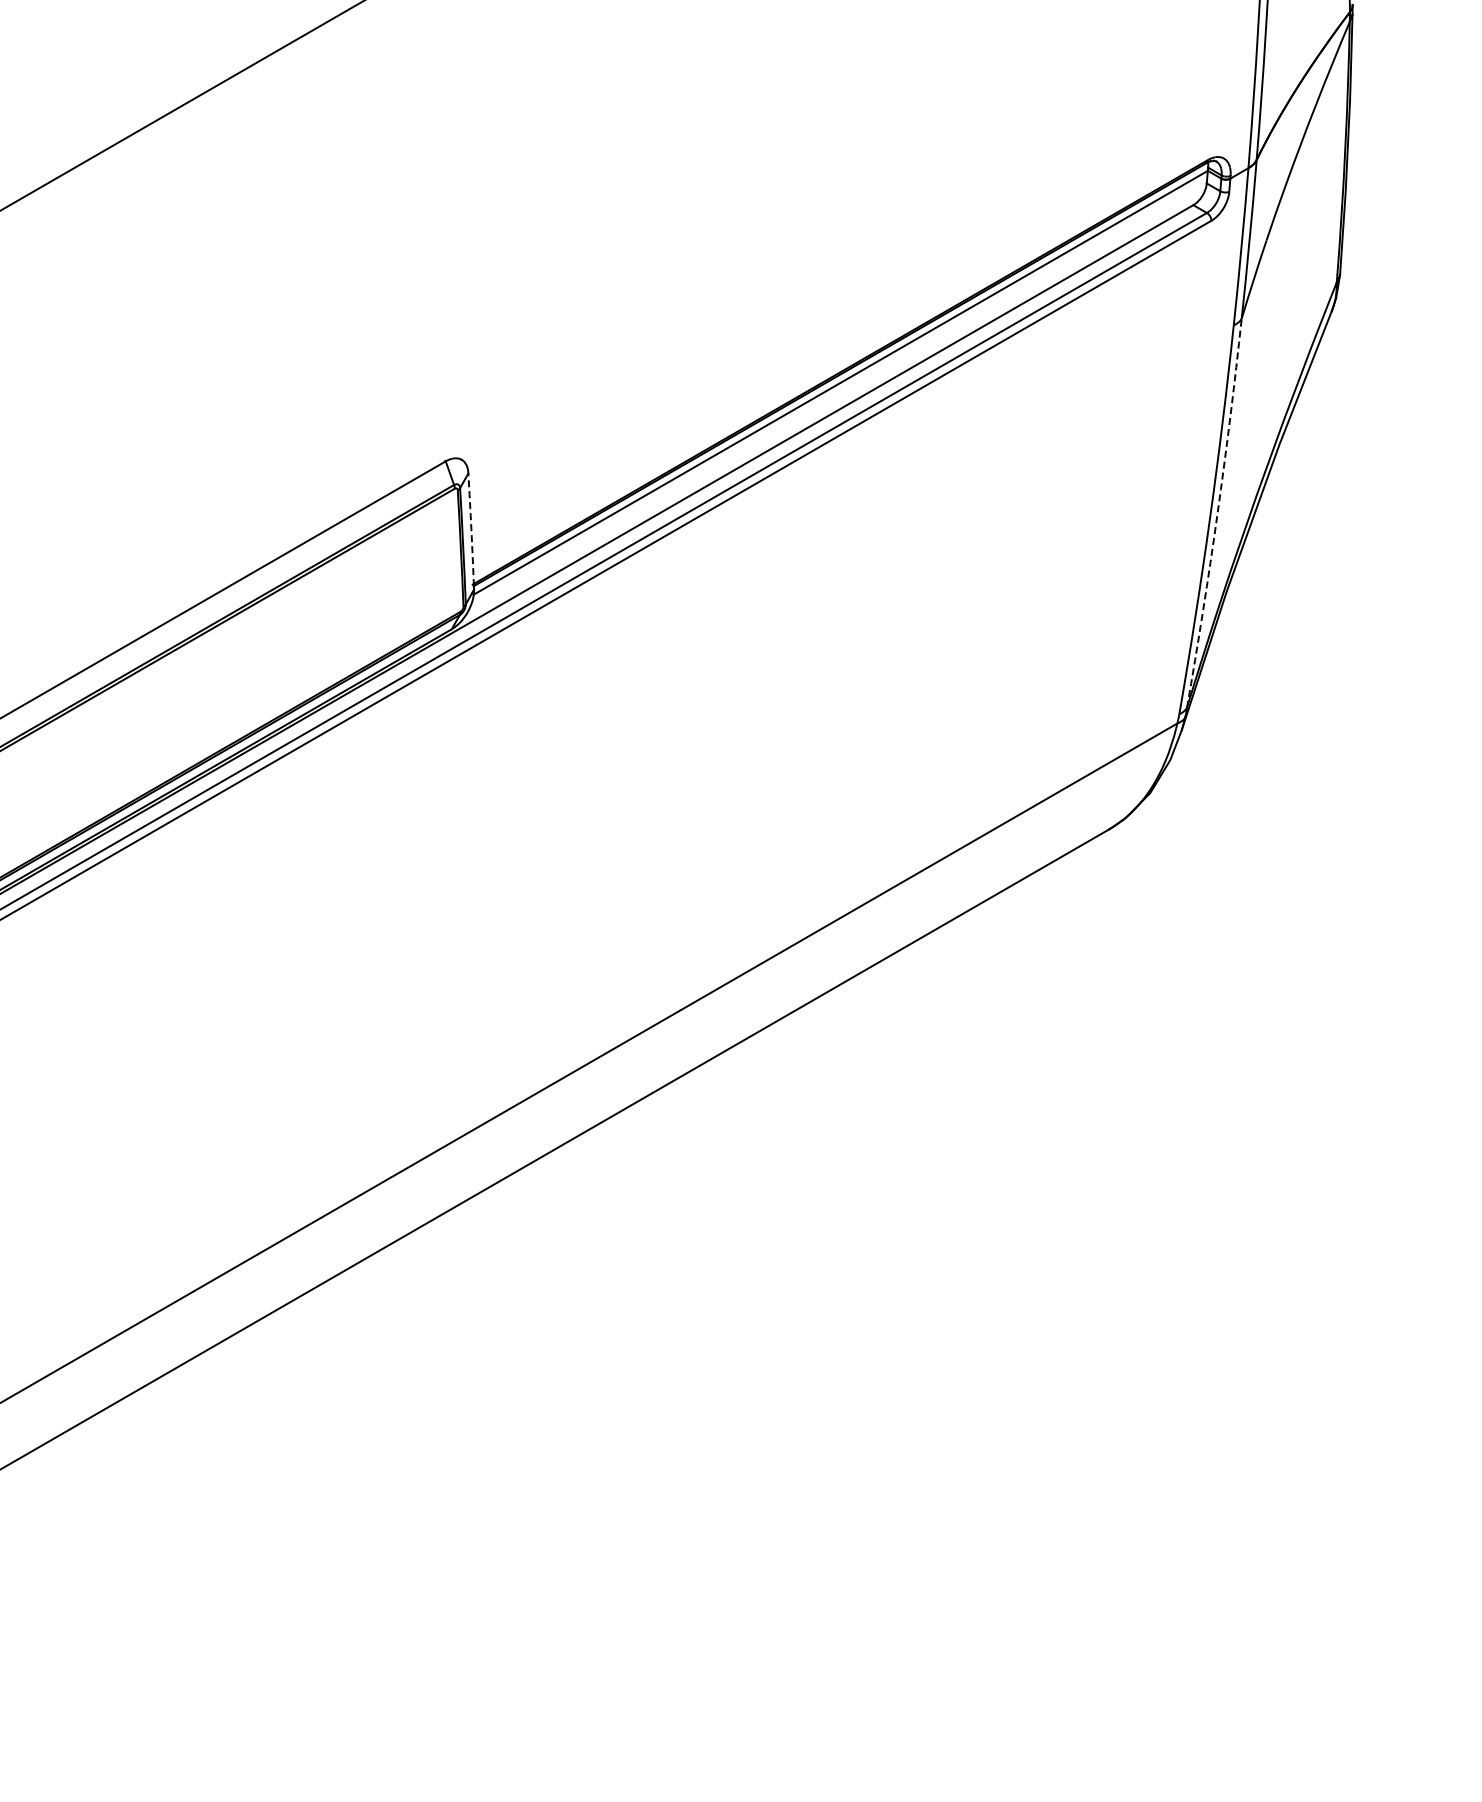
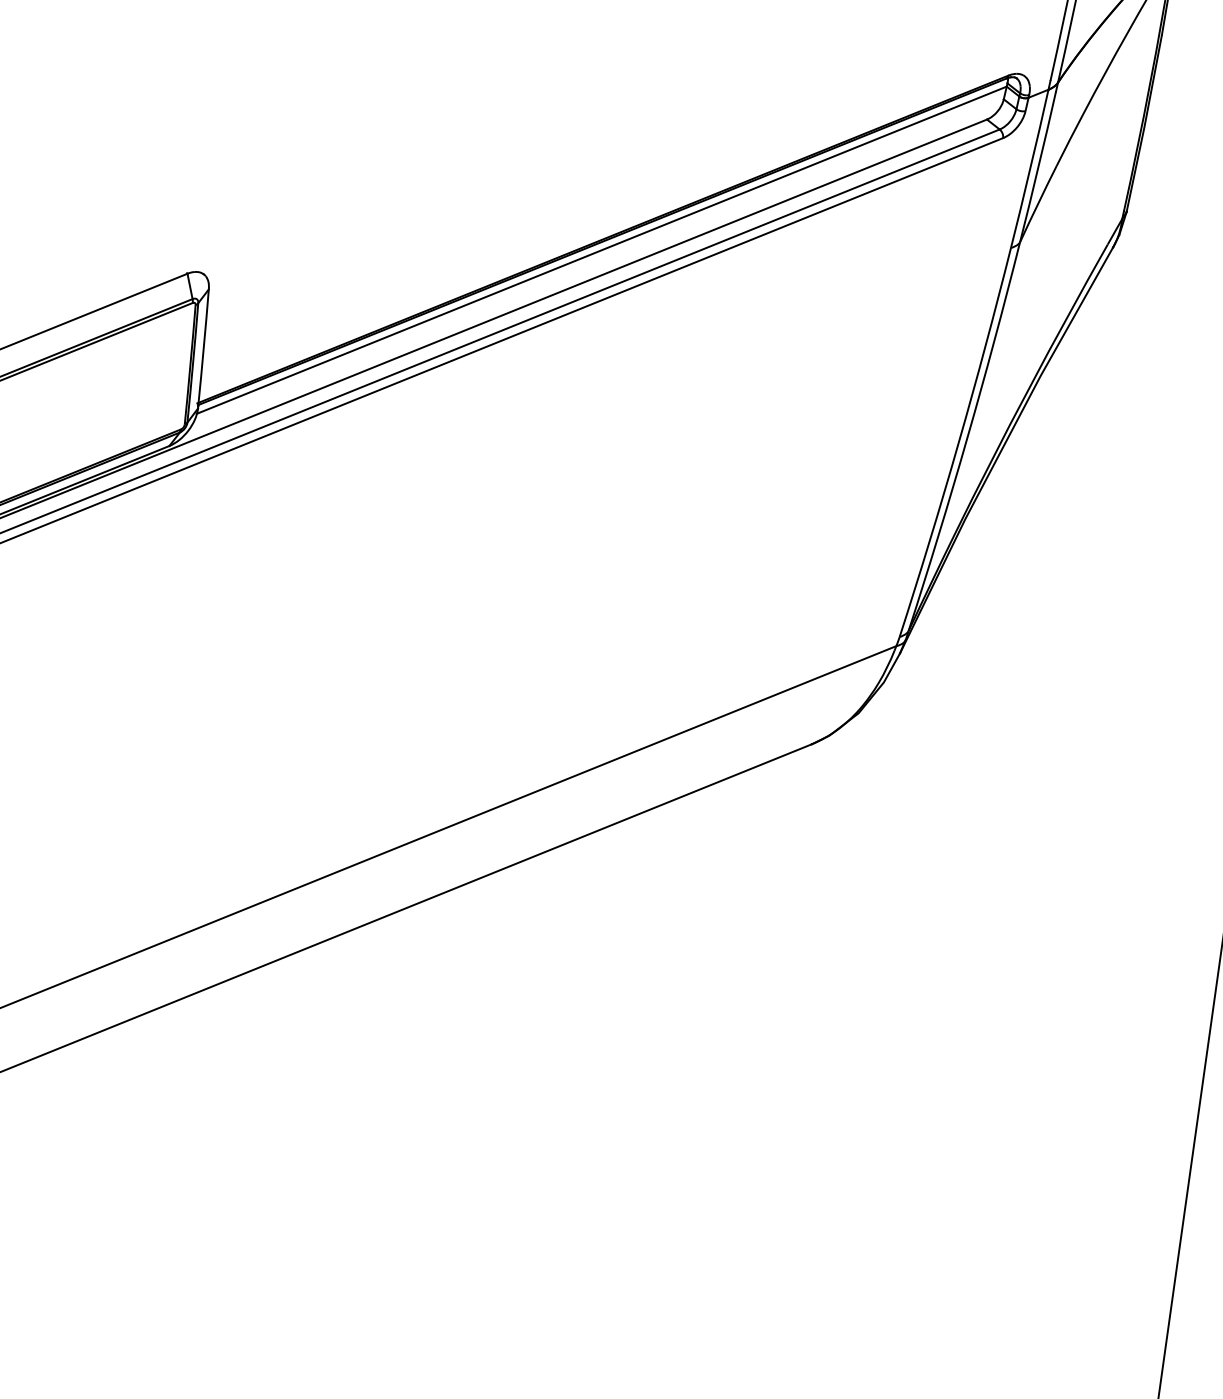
arc: (1217, 513) -> (967, 437), dashed -> solid
arc: (471, 529) -> (203, 346), dashed -> solid

